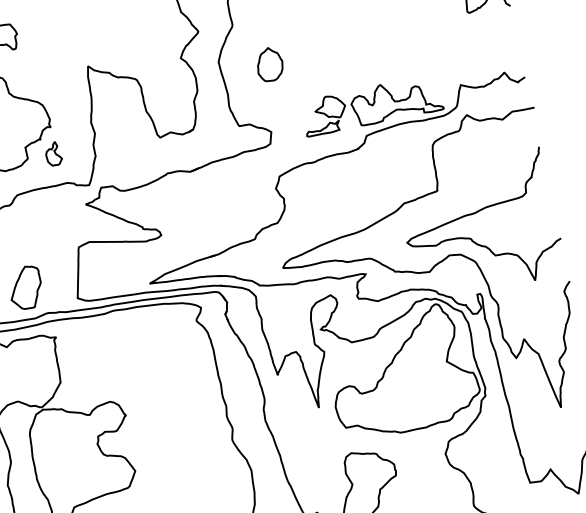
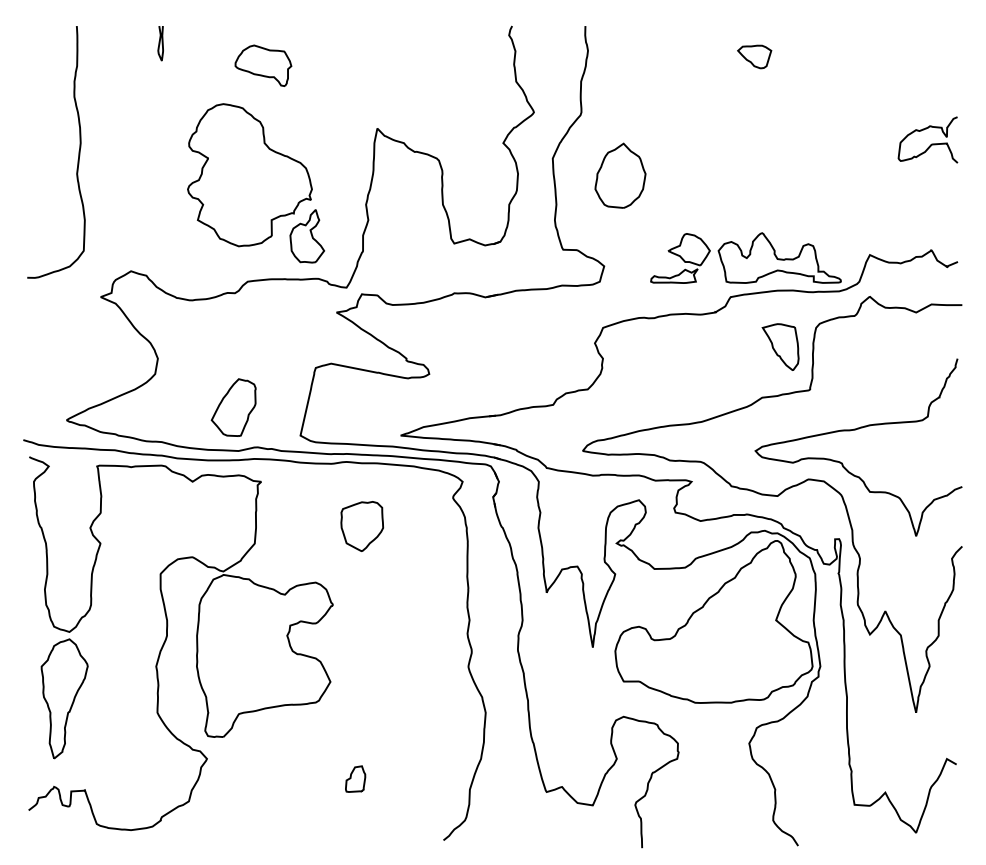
part: (269, 64) -> (620, 175), size x1.43
part: (53, 154) -> (307, 236), size x1.67
part: (409, 163) -> (780, 346), added
part: (135, 354) -> (362, 526), added

